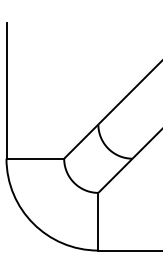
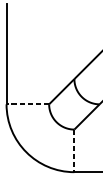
line: (35, 158) -> (27, 104), solid -> dashed
line: (98, 221) -> (74, 150), solid -> dashed

